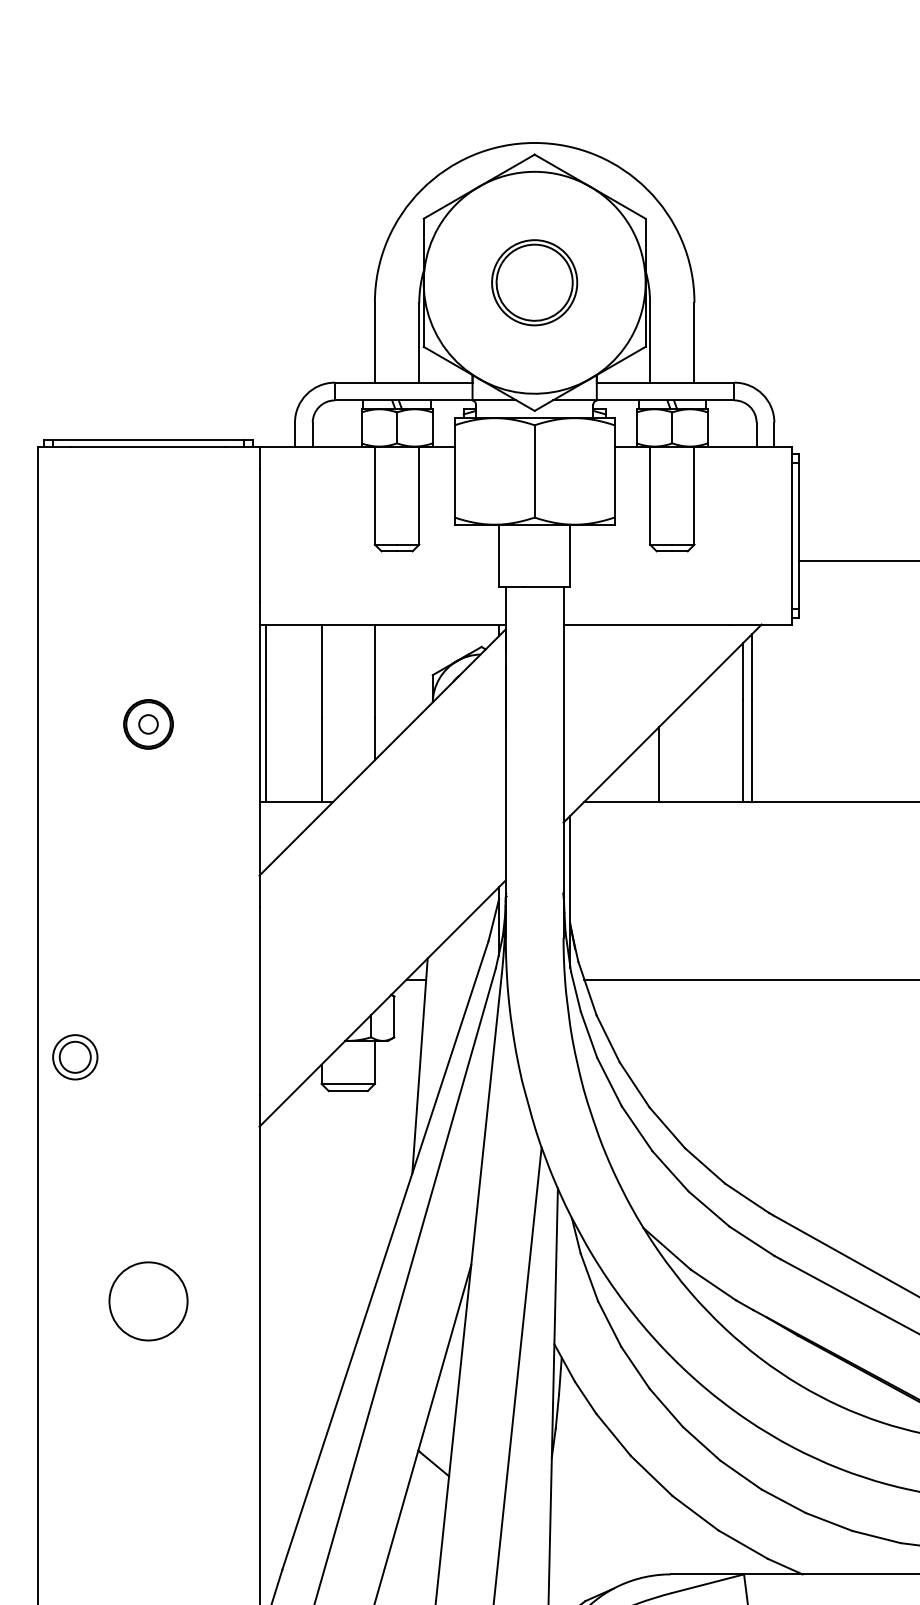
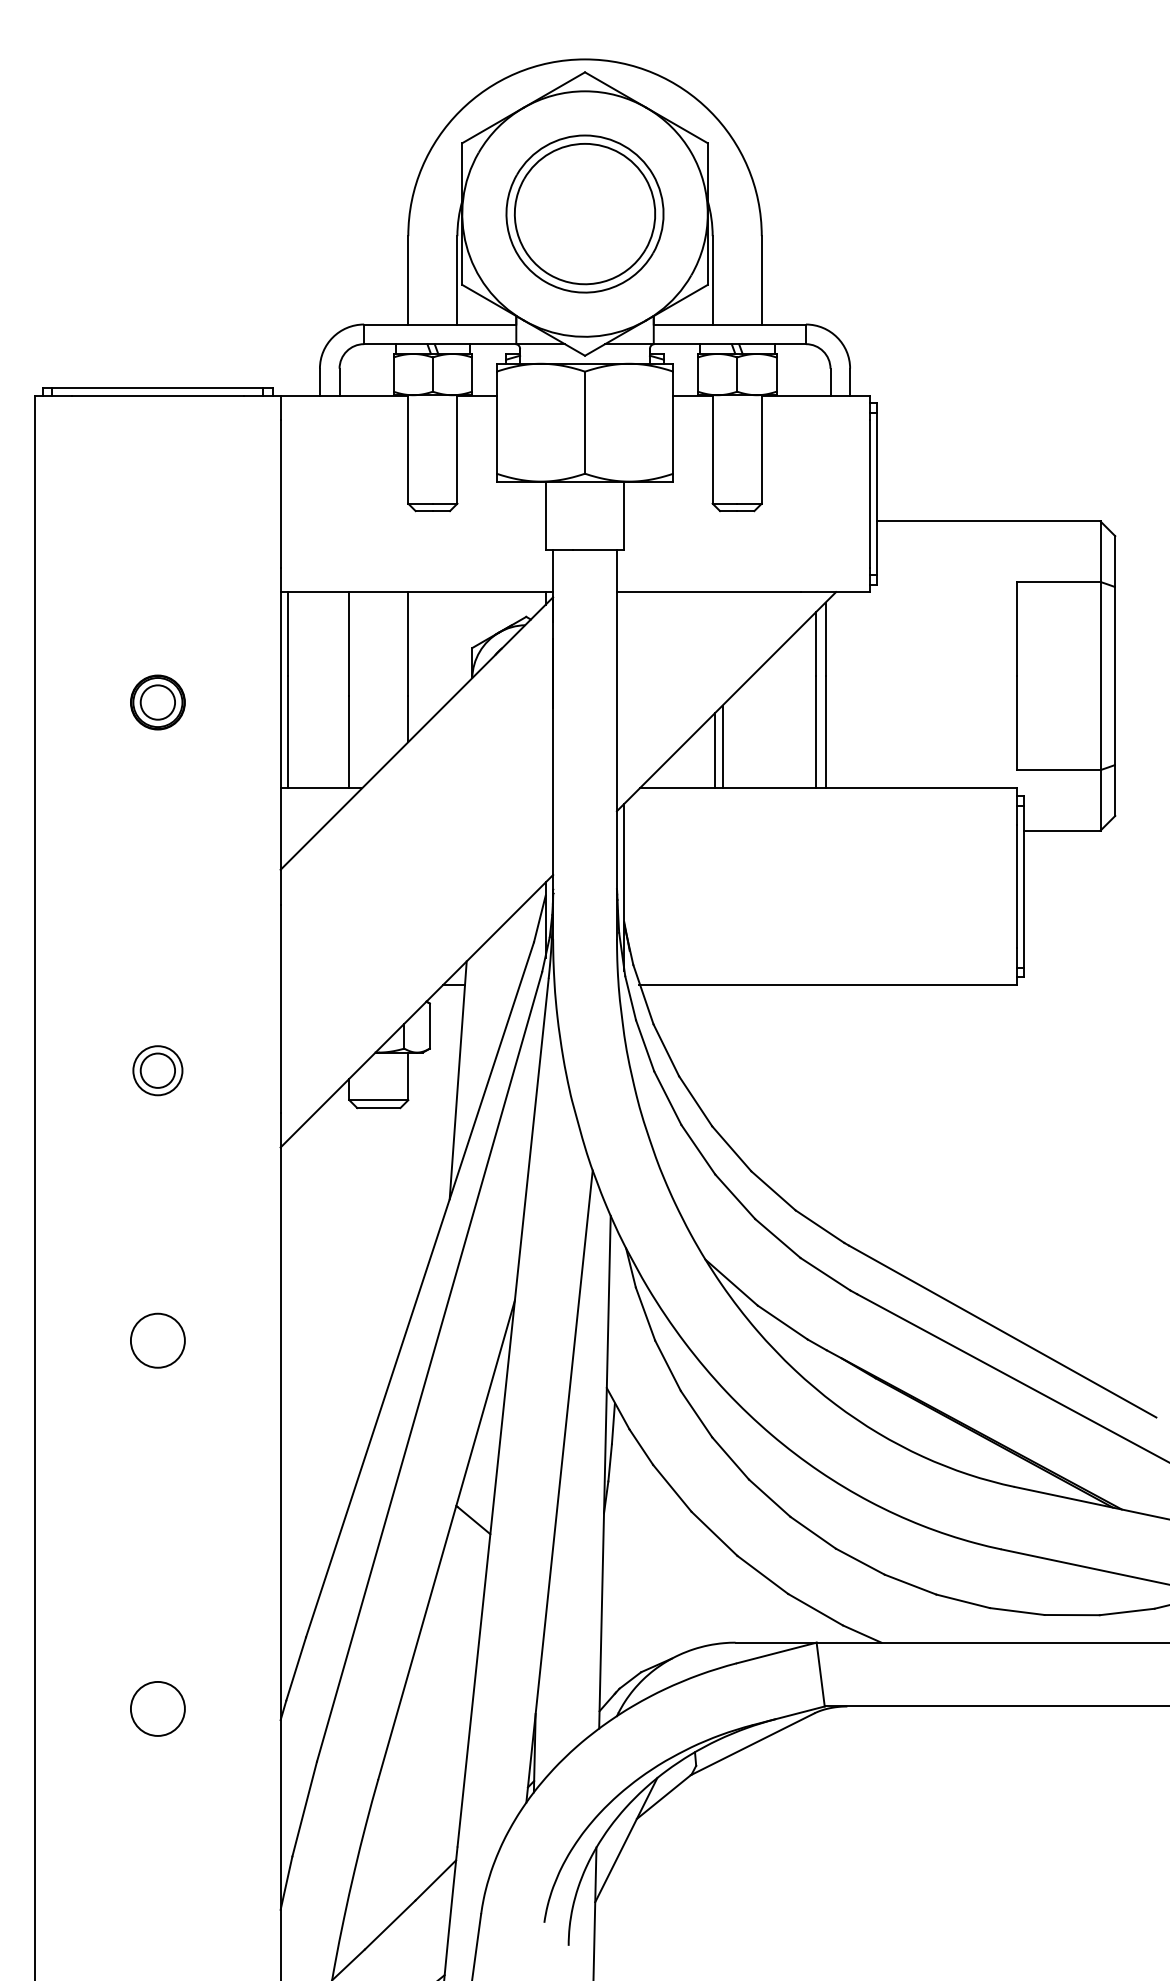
part: (534, 282) -> (584, 213), size x1.67
circle: (148, 724) -> (157, 702), size x1.67
line: (652, 767) -> (715, 750), added
part: (74, 1057) -> (157, 1070), moved
circle: (148, 1301) -> (157, 1340), size x0.62

